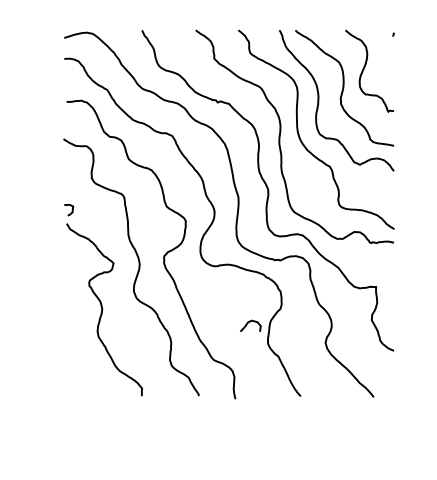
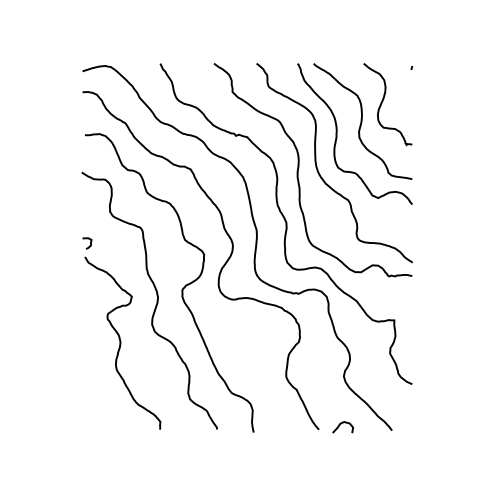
curve: (248, 324) -> (340, 425), moved

